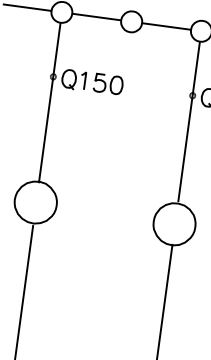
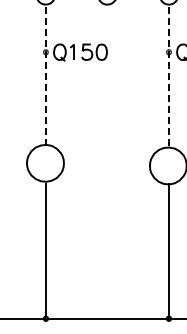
line: (49, 103) -> (45, 75), solid -> dashed
line: (188, 121) -> (168, 75), solid -> dashed

